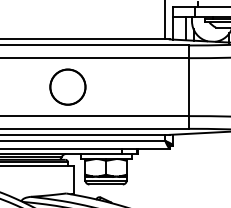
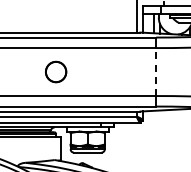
circle: (67, 86) -> (55, 71), size x0.7
line: (189, 87) -> (156, 72), solid -> dashed

